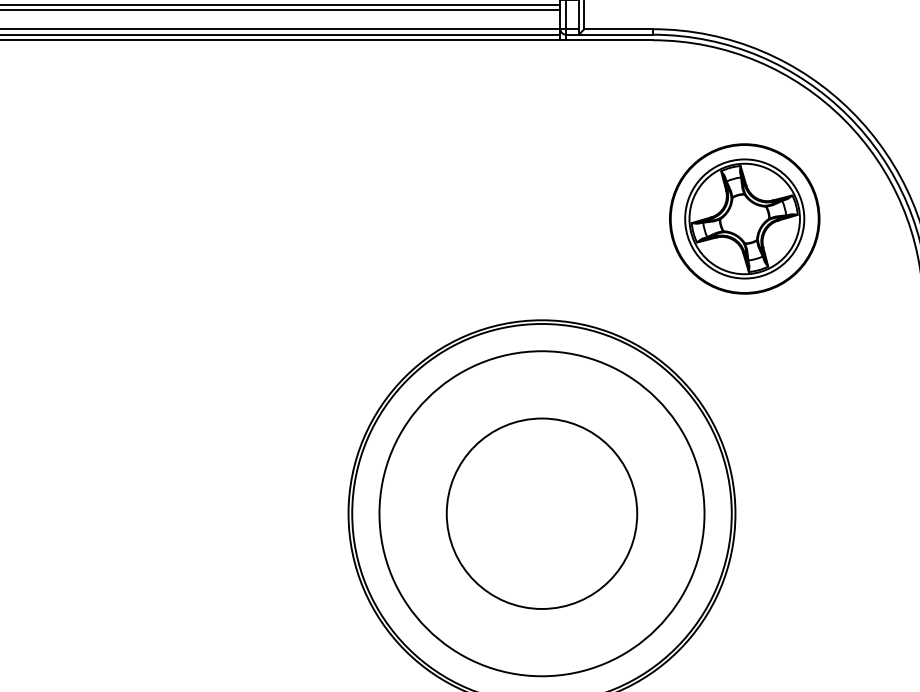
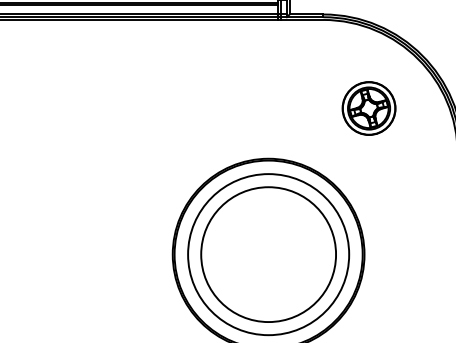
part: (743, 218) -> (368, 108), size x0.71
circle: (541, 513) -> (268, 254), size x1.43

